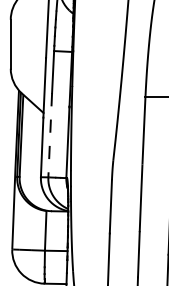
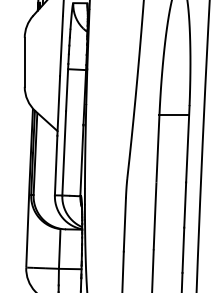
line: (50, 135) -> (64, 153), dashed -> solid

